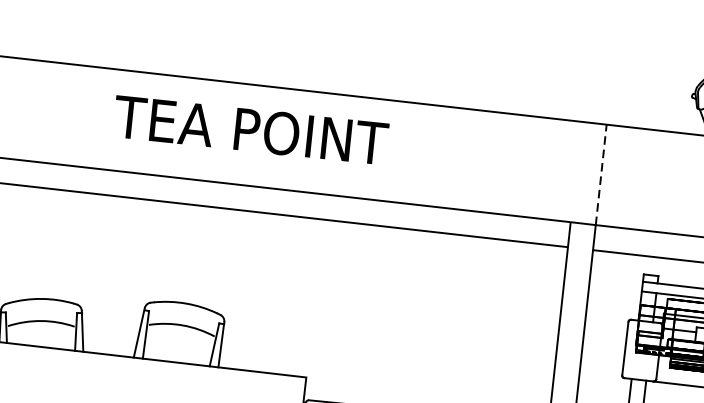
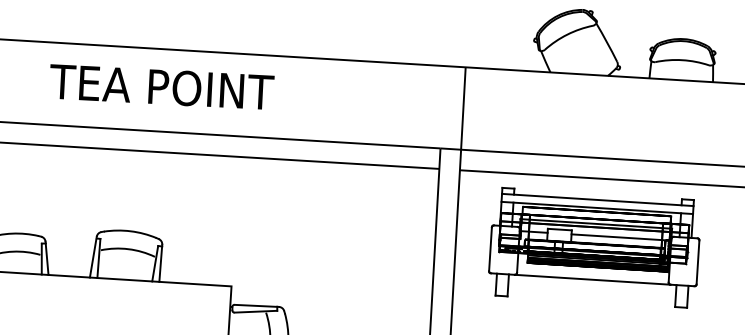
text: (251, 129) -> (162, 86), moved
line: (601, 174) -> (463, 108), dashed -> solid

